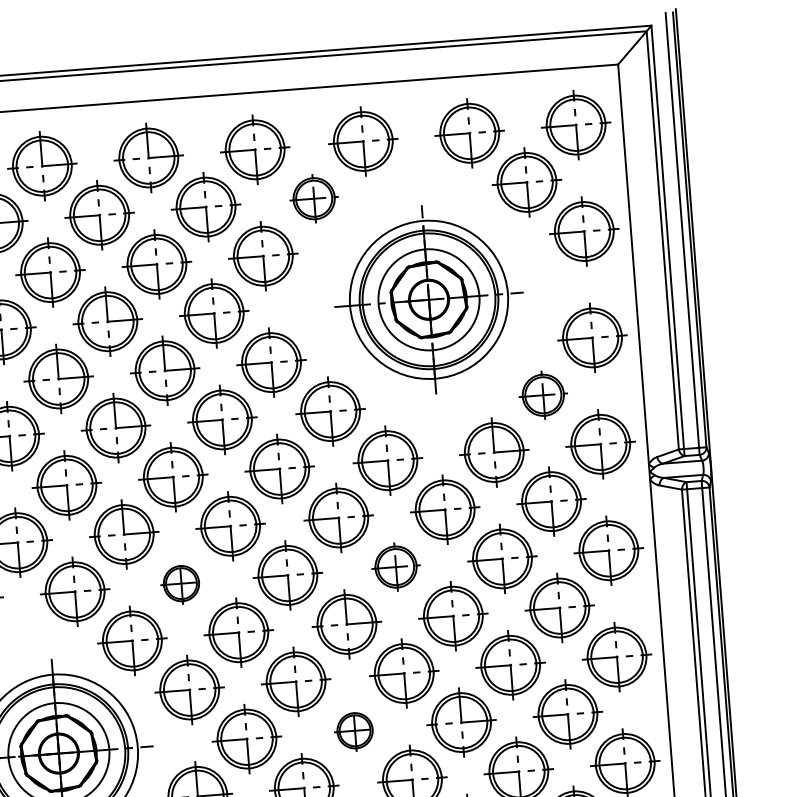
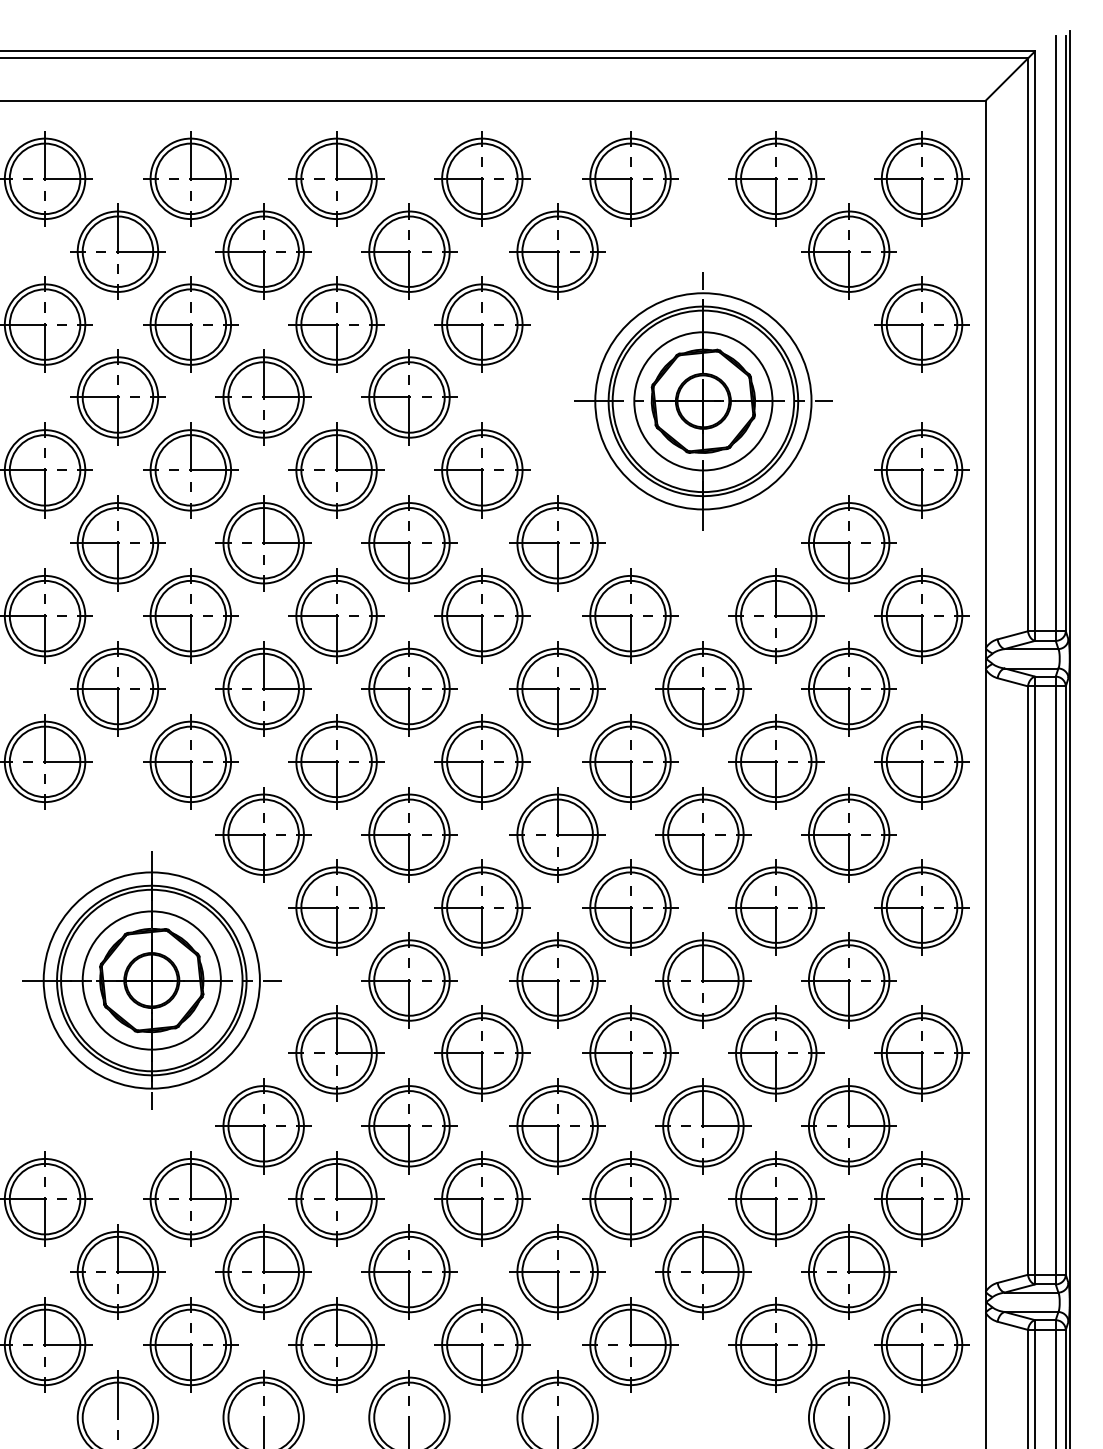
part: (314, 198) -> (557, 251), size x1.43
part: (542, 395) -> (848, 543), size x1.43
part: (396, 566) -> (630, 761), size x1.43
part: (181, 583) -> (336, 761), size x1.67
part: (355, 730) -> (557, 980), size x1.67

